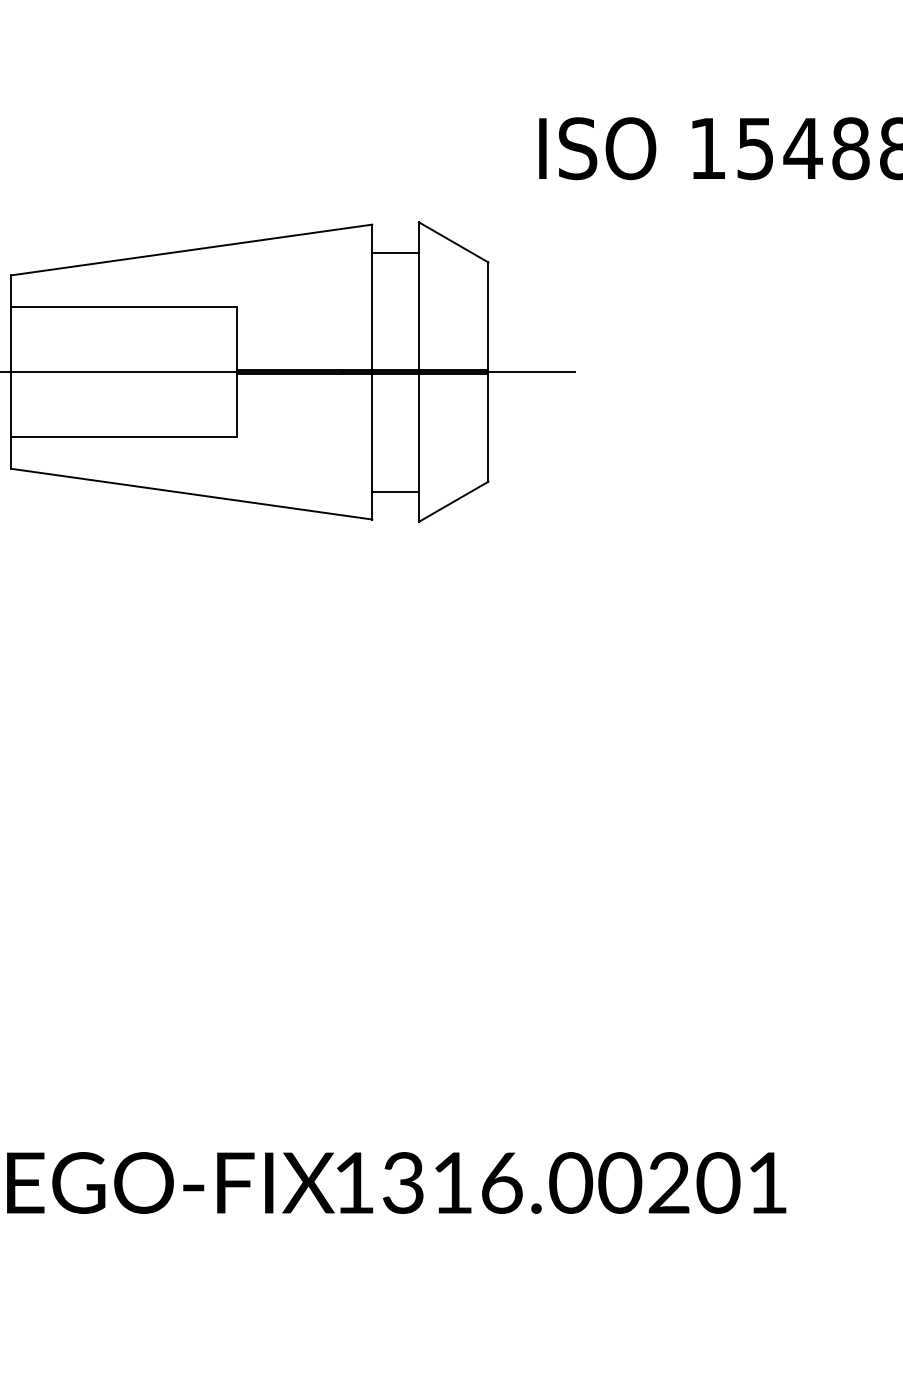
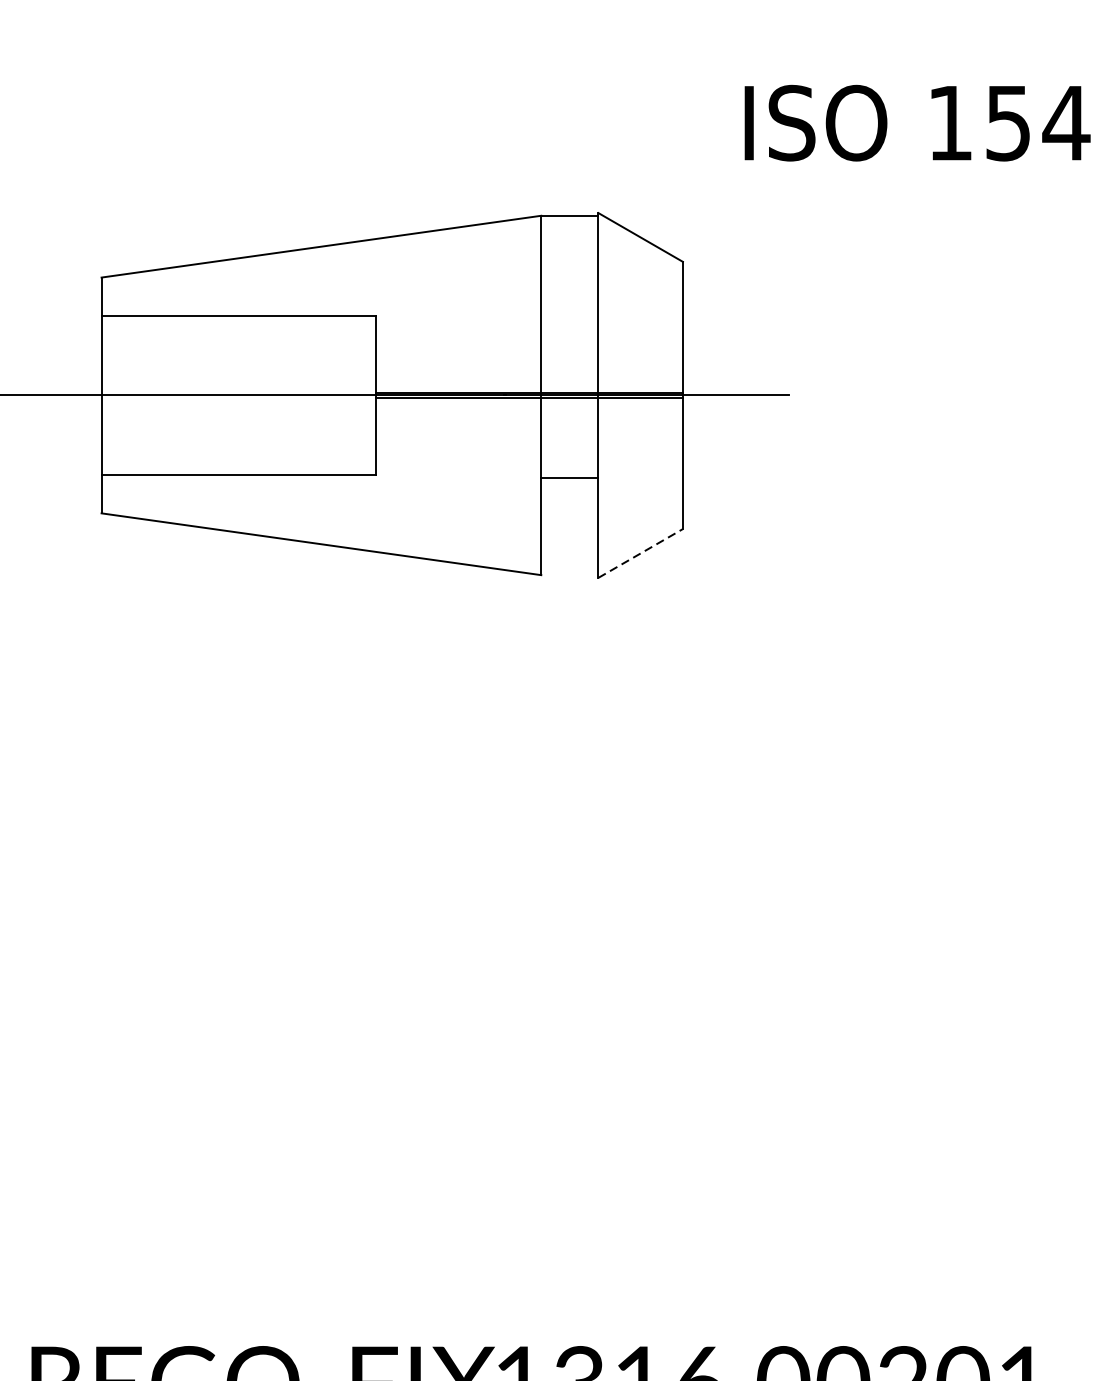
line: (395, 252) -> (569, 215), moved
line: (395, 491) -> (569, 477), moved
line: (454, 501) -> (641, 553), solid -> dashed

